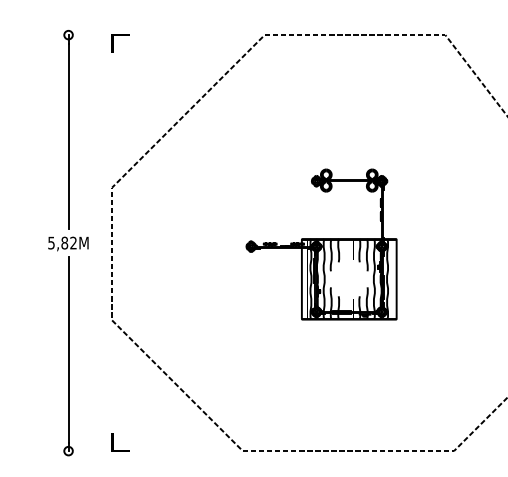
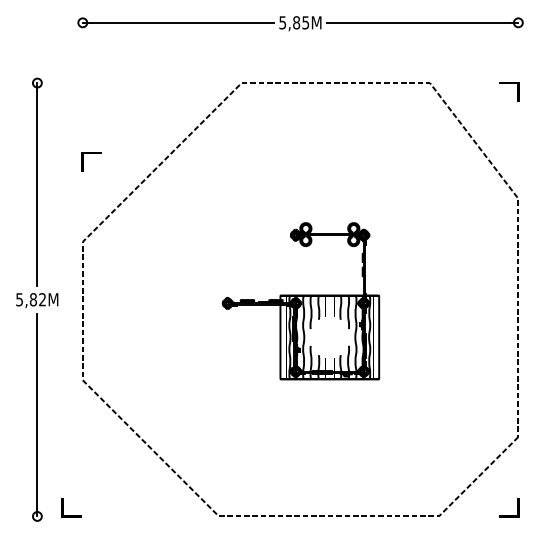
line: (120, 35) -> (91, 153), moved
line: (112, 442) -> (63, 507), moved

